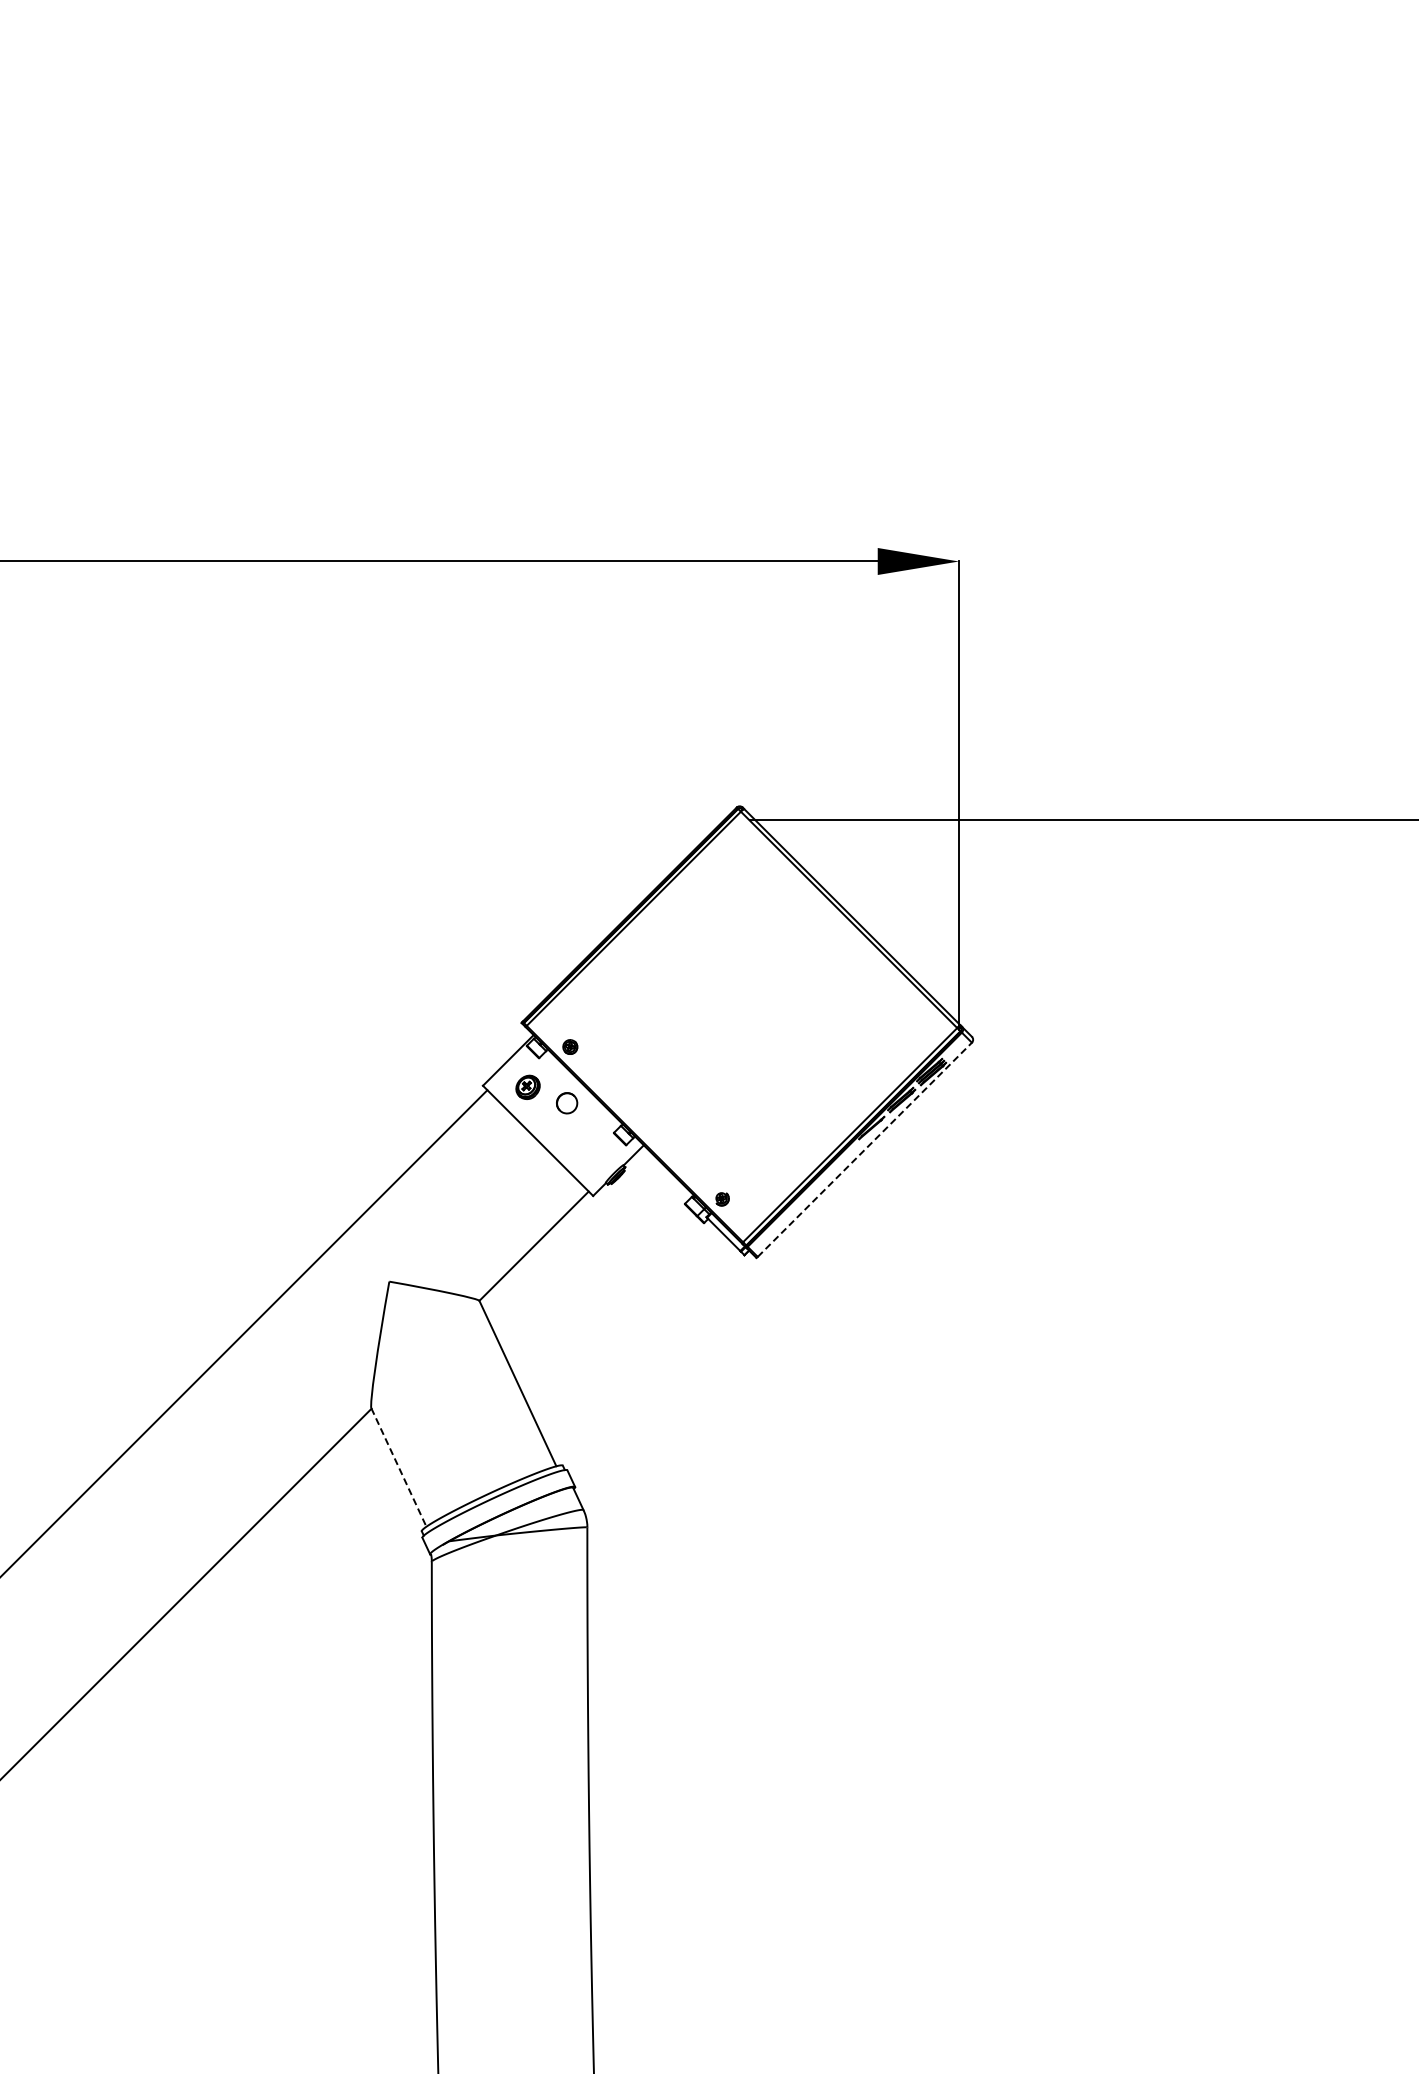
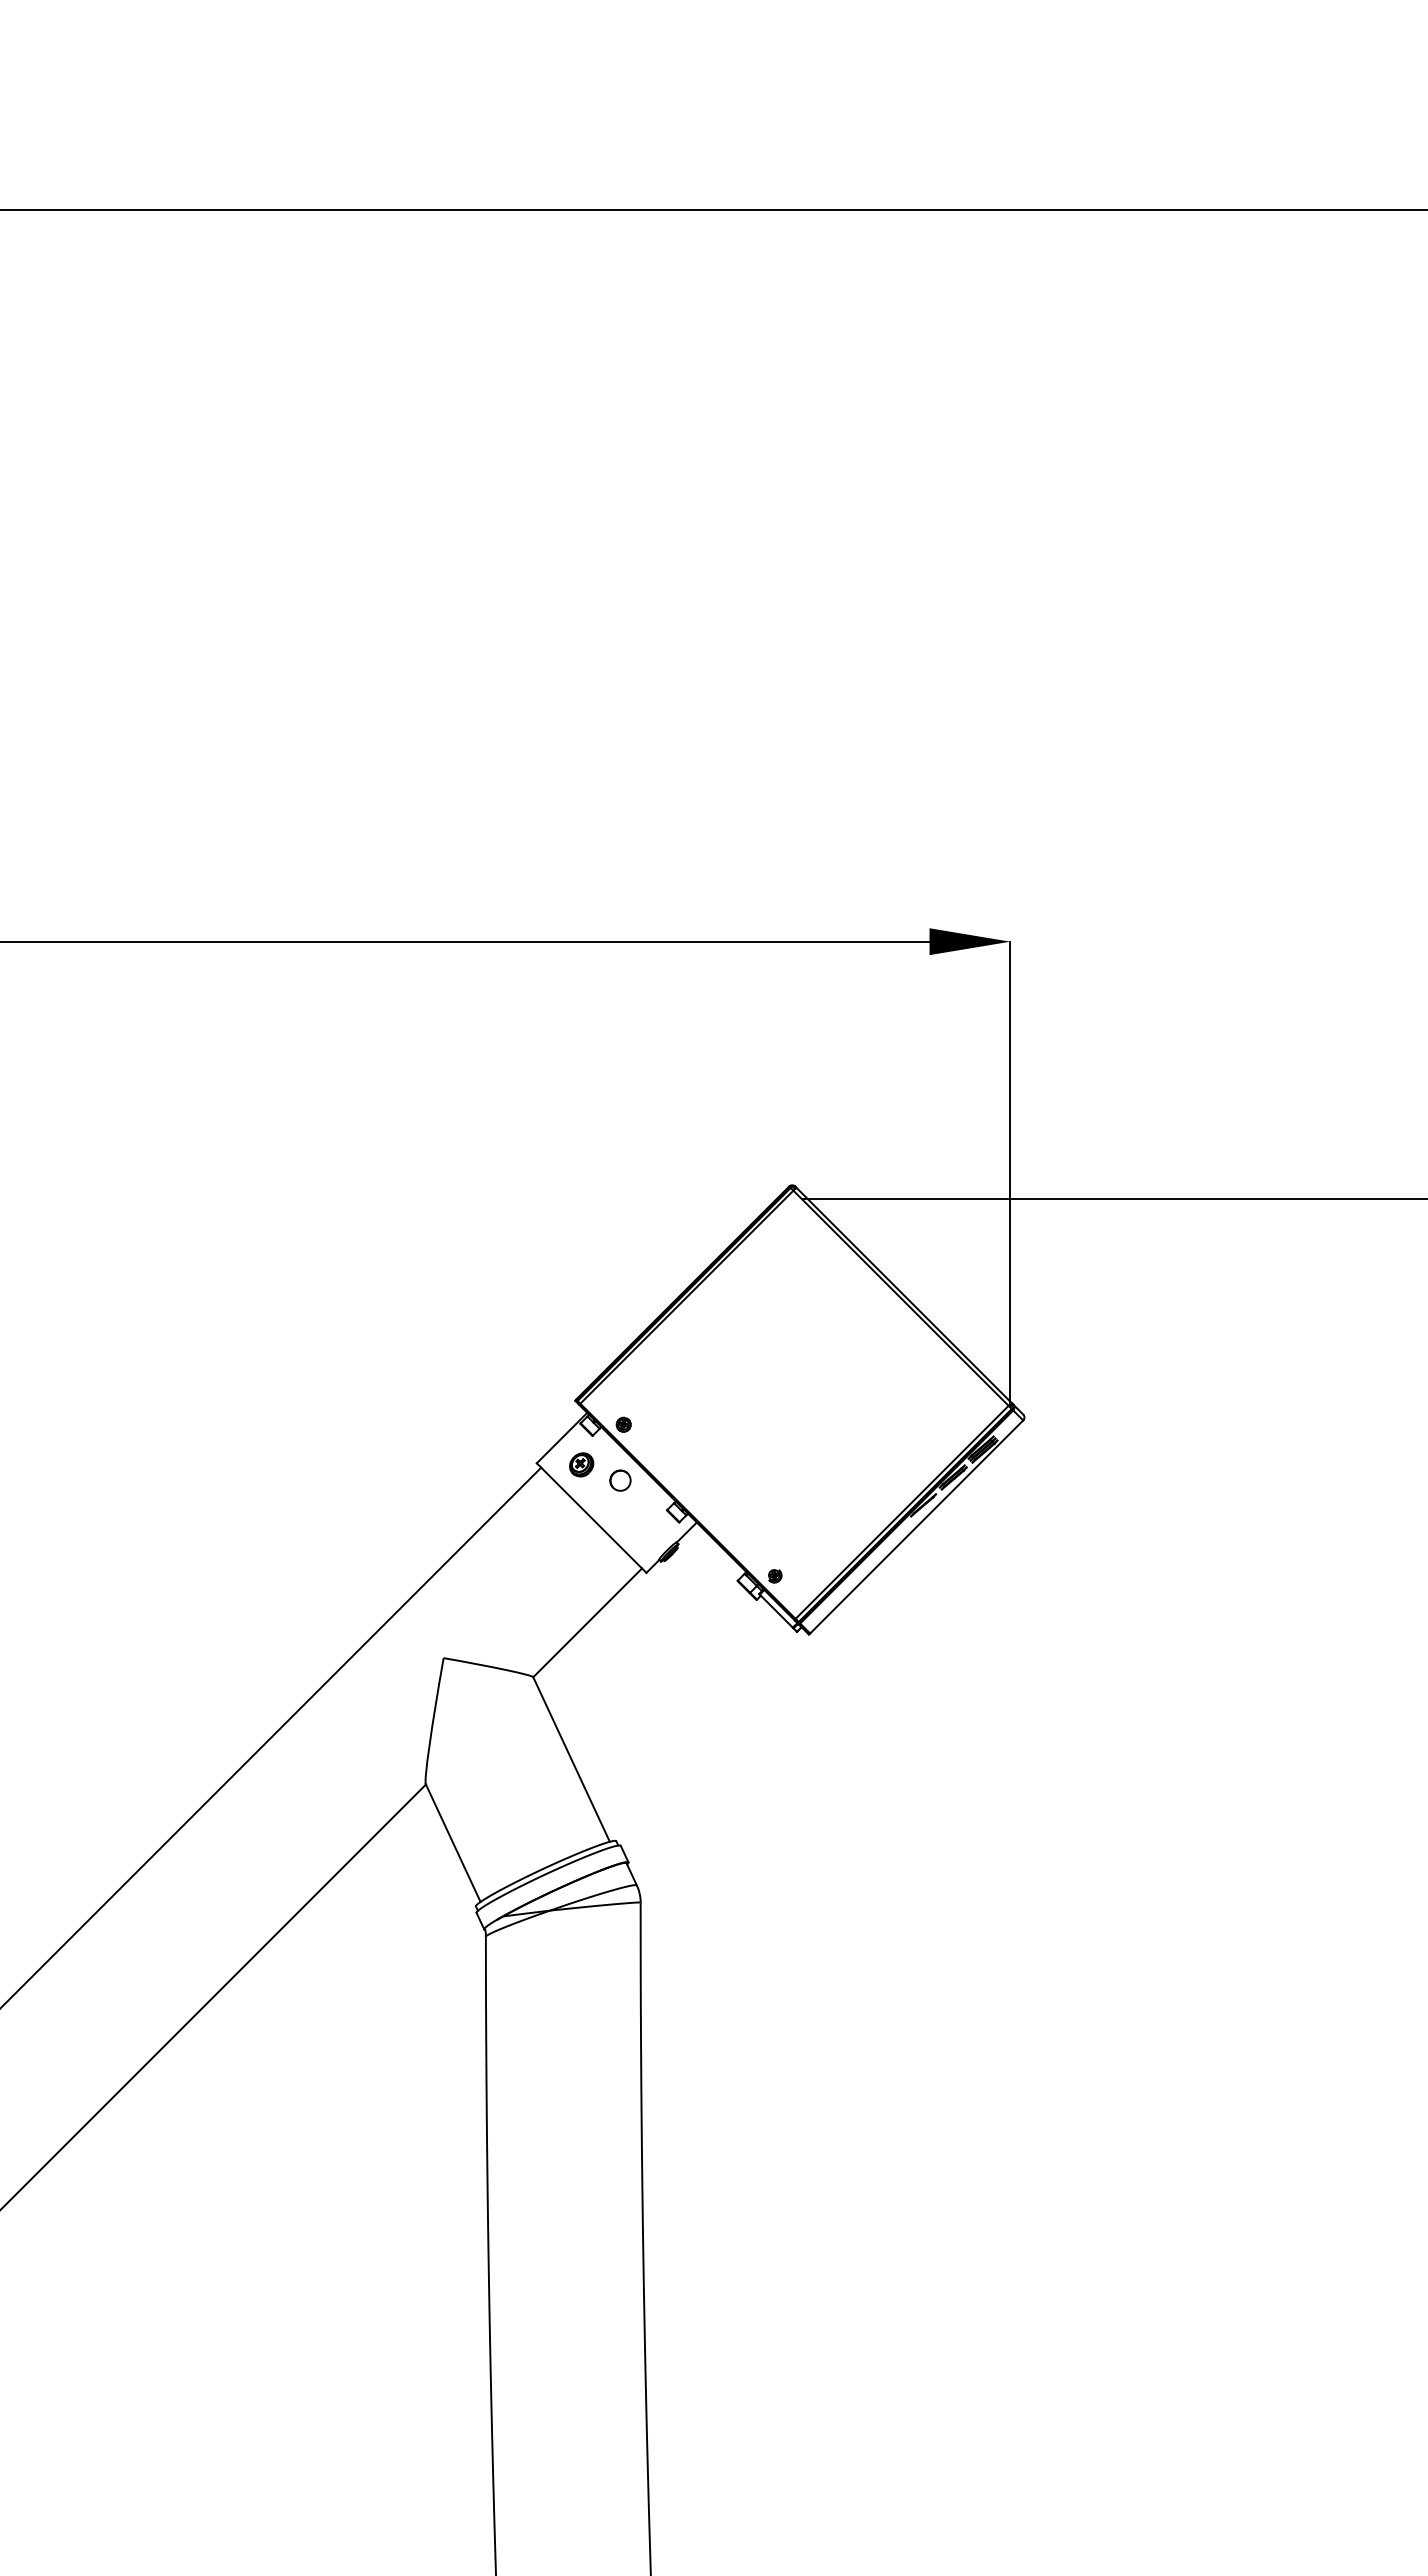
line: (864, 1149) -> (916, 1526), dashed -> solid
line: (399, 1467) -> (453, 1843), dashed -> solid

